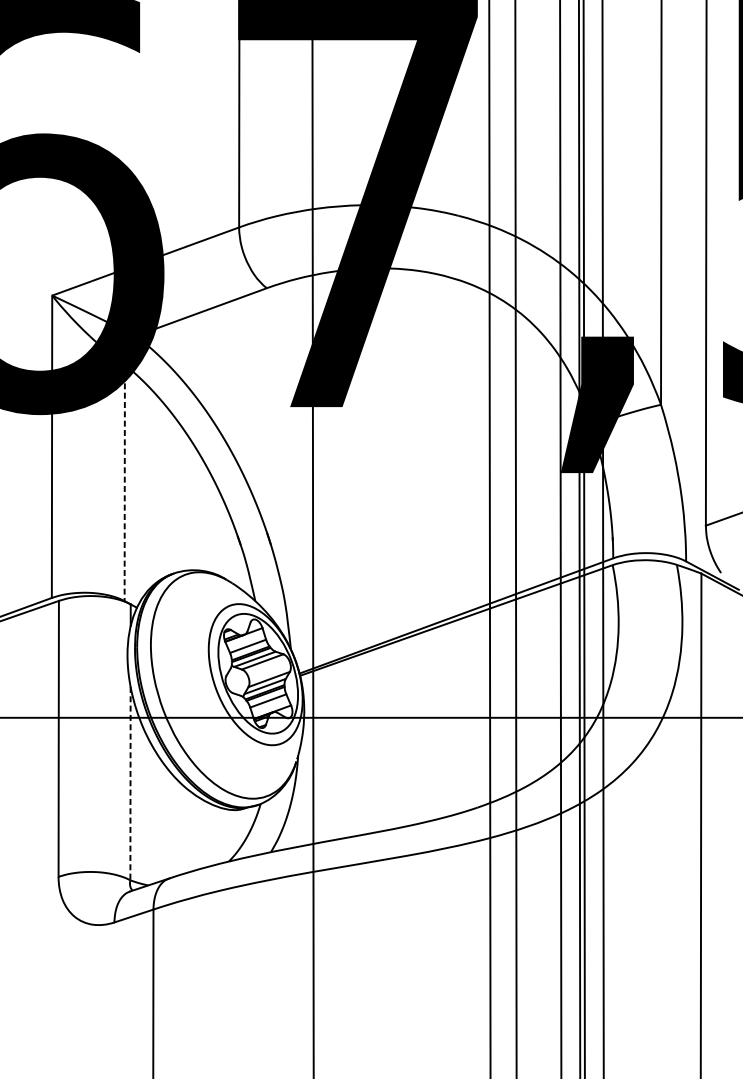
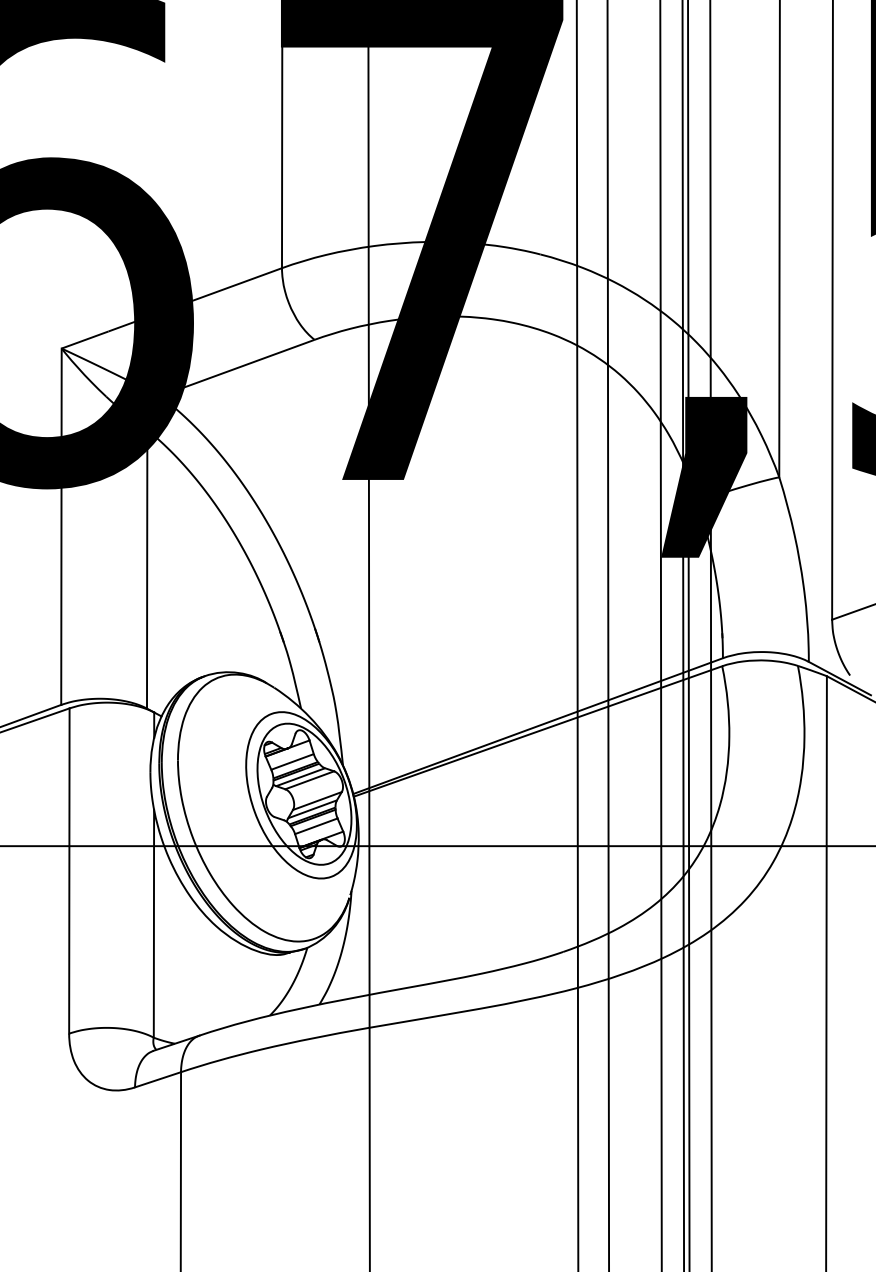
line: (125, 483) -> (147, 569), dashed -> solid
line: (130, 783) -> (153, 923), dashed -> solid

